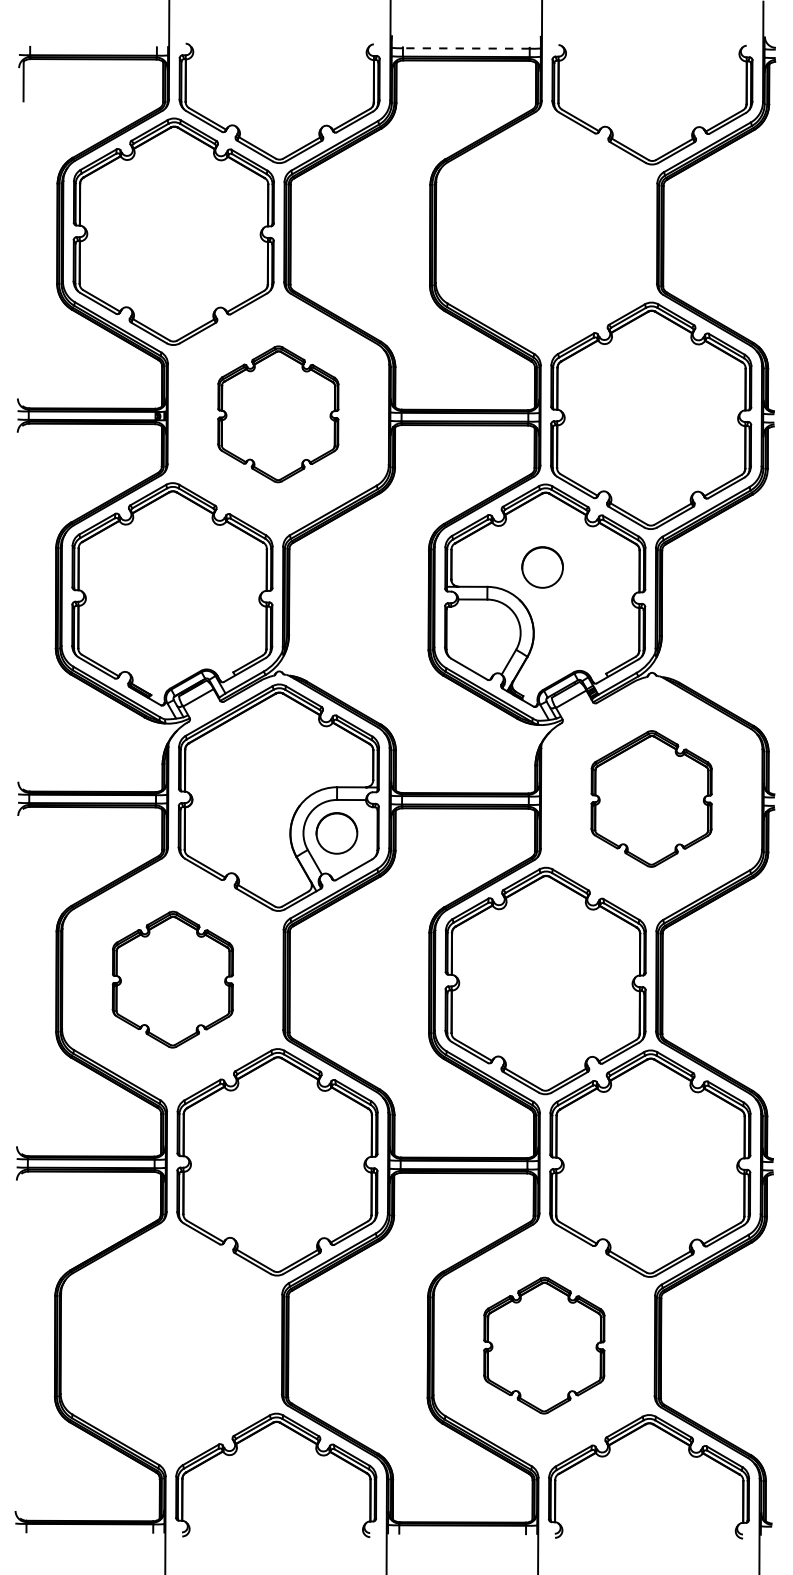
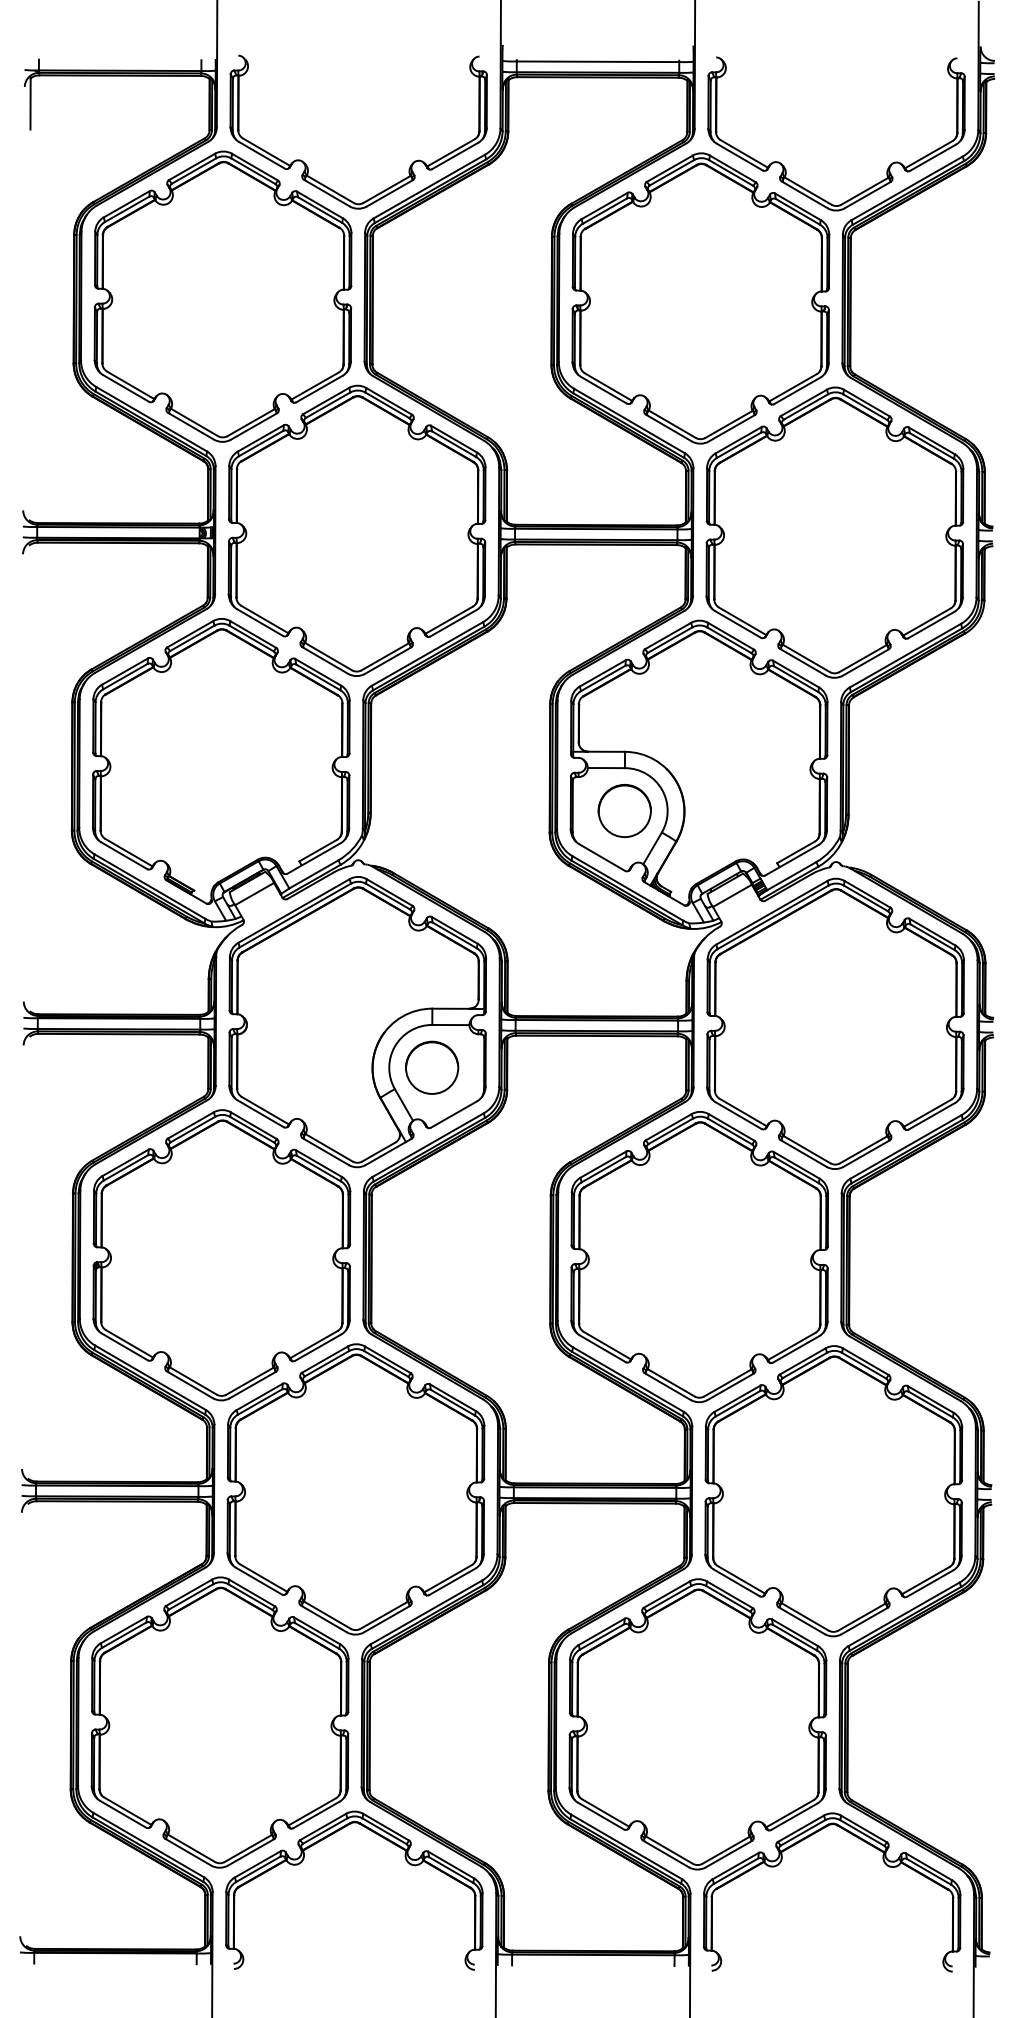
line: (465, 48) -> (597, 61), dashed -> solid
part: (546, 233) -> (700, 298), added
part: (277, 414) -> (356, 530), size x1.67
circle: (542, 567) -> (624, 810), moved
part: (651, 798) -> (835, 1023), size x1.67
part: (172, 979) -> (221, 1255), size x1.67
part: (171, 1344) -> (219, 1722), added
part: (543, 1345) -> (697, 1724), size x1.67

